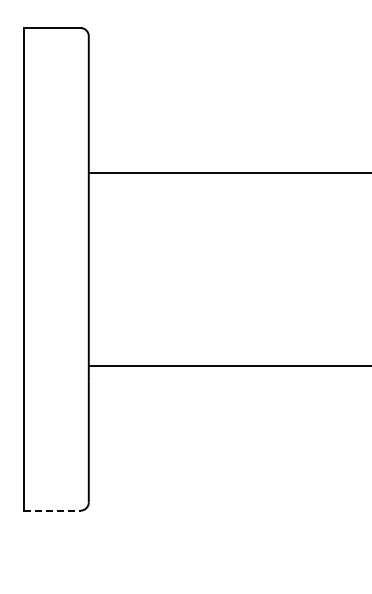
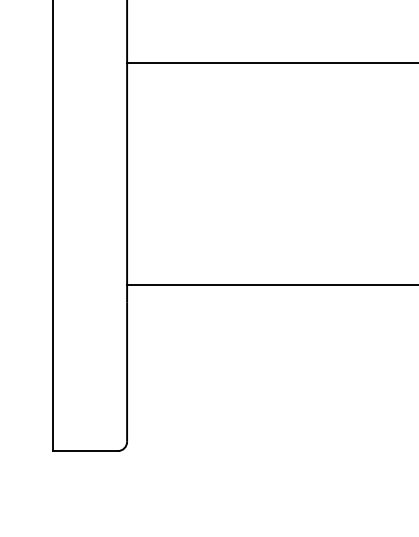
line: (53, 510) -> (86, 450), dashed -> solid

